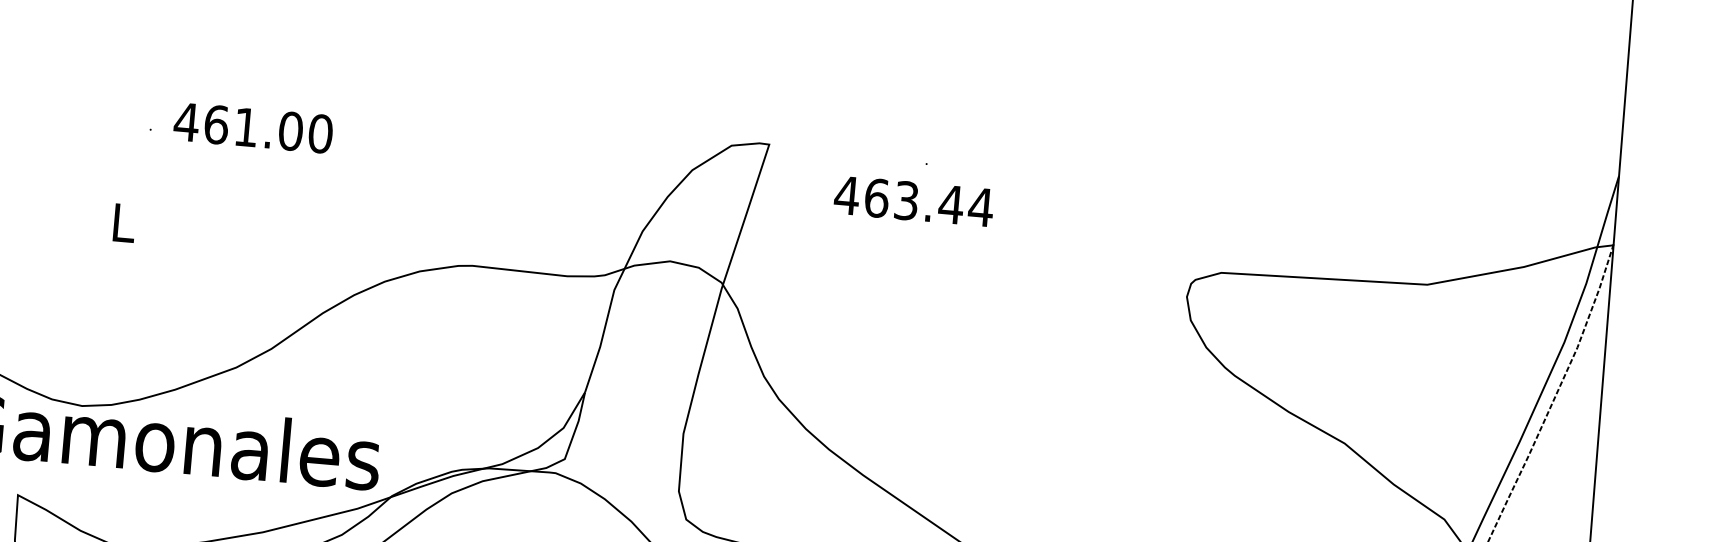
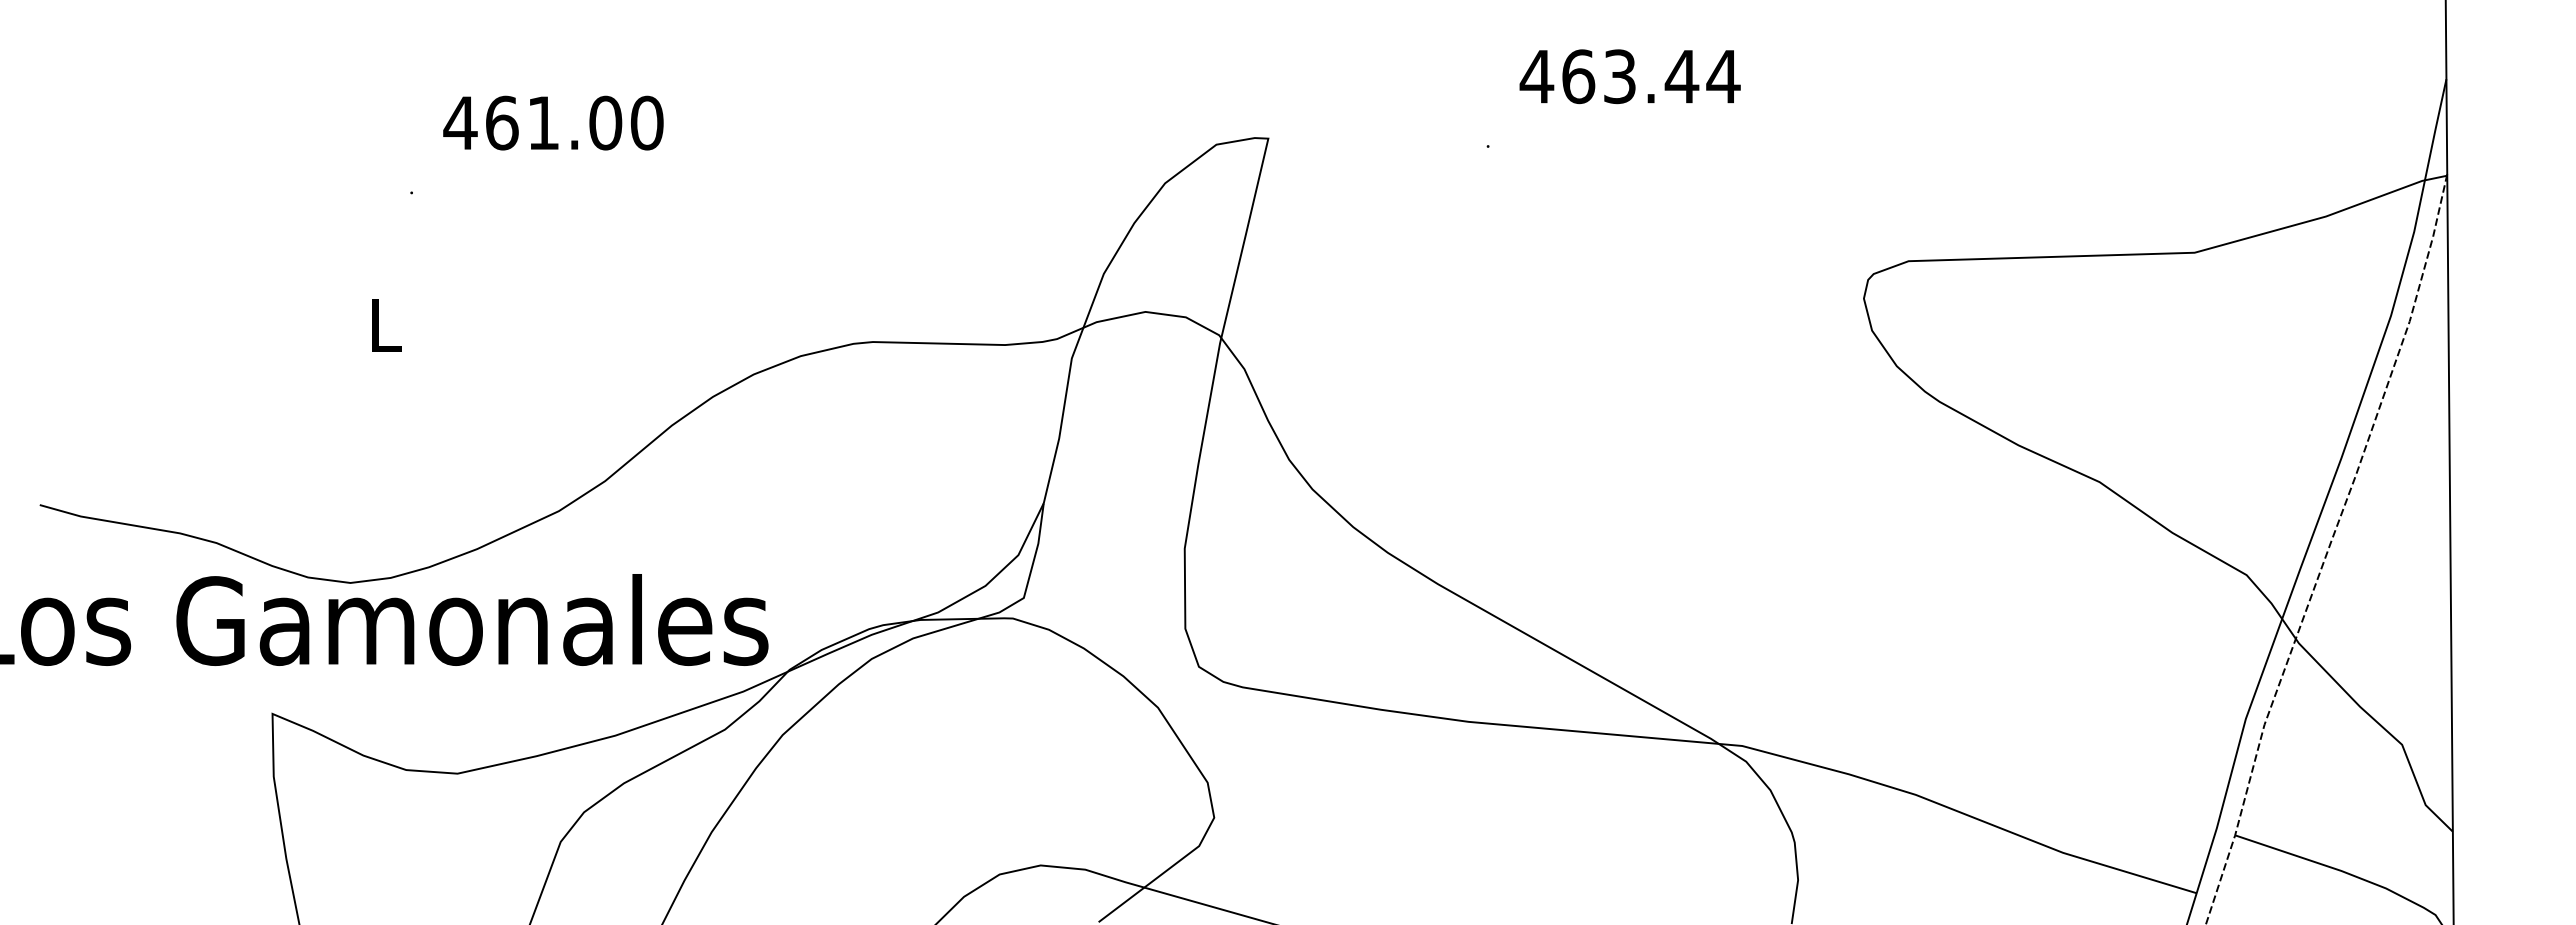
text: (253, 127) -> (553, 122), moved
text: (913, 201) -> (1629, 76), moved

